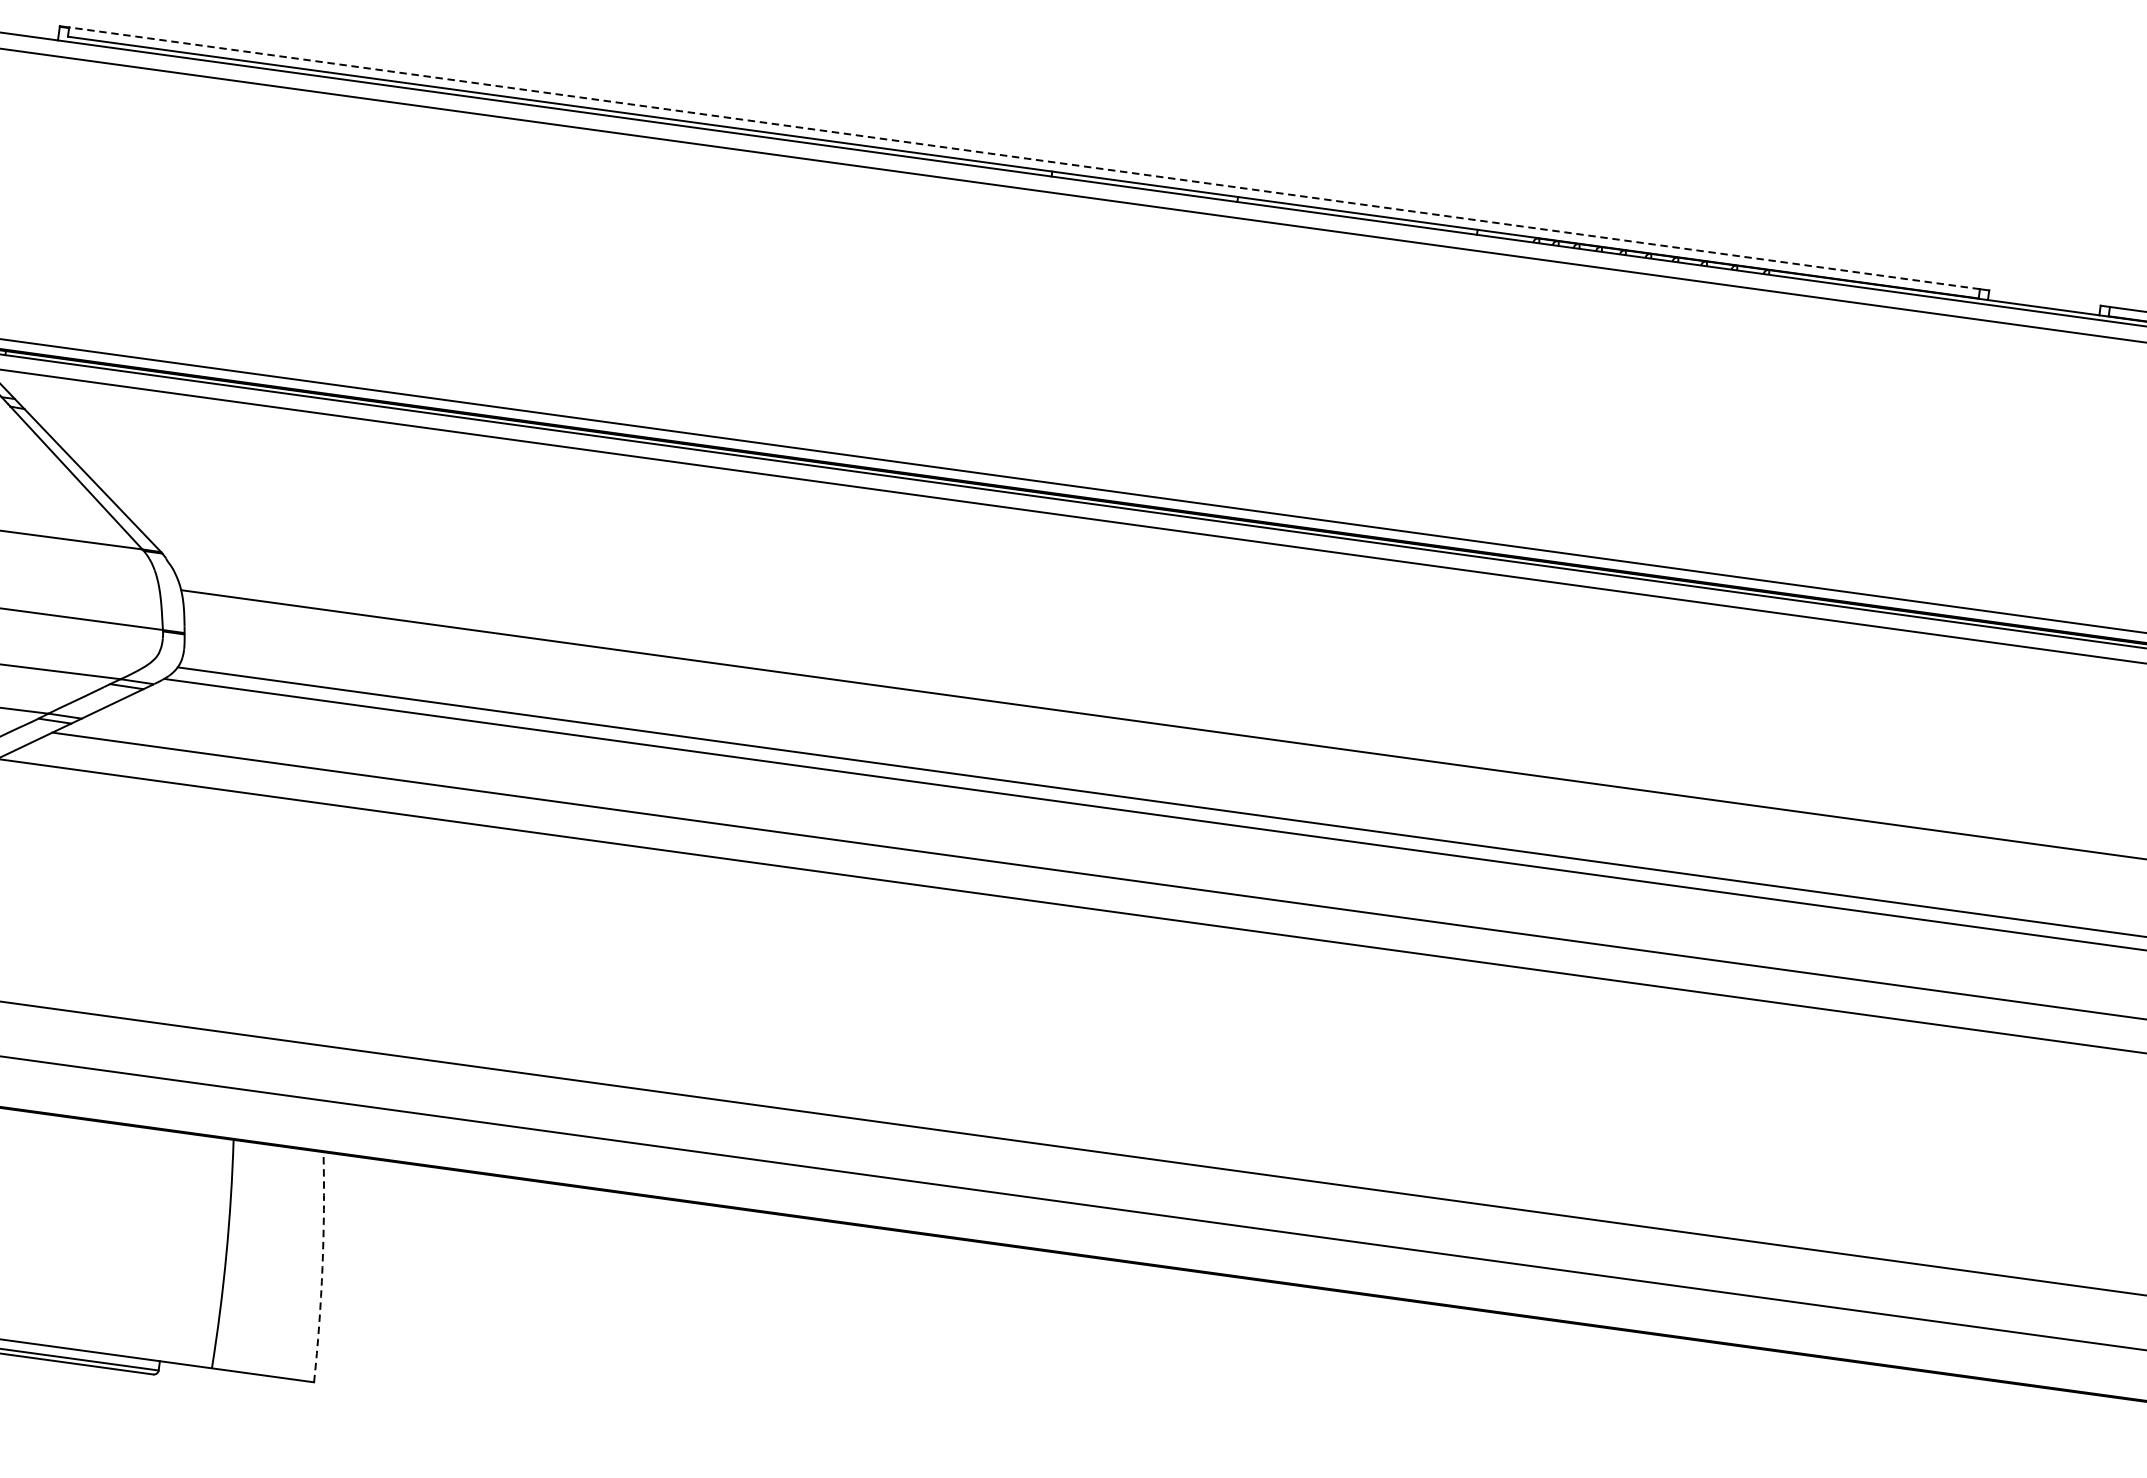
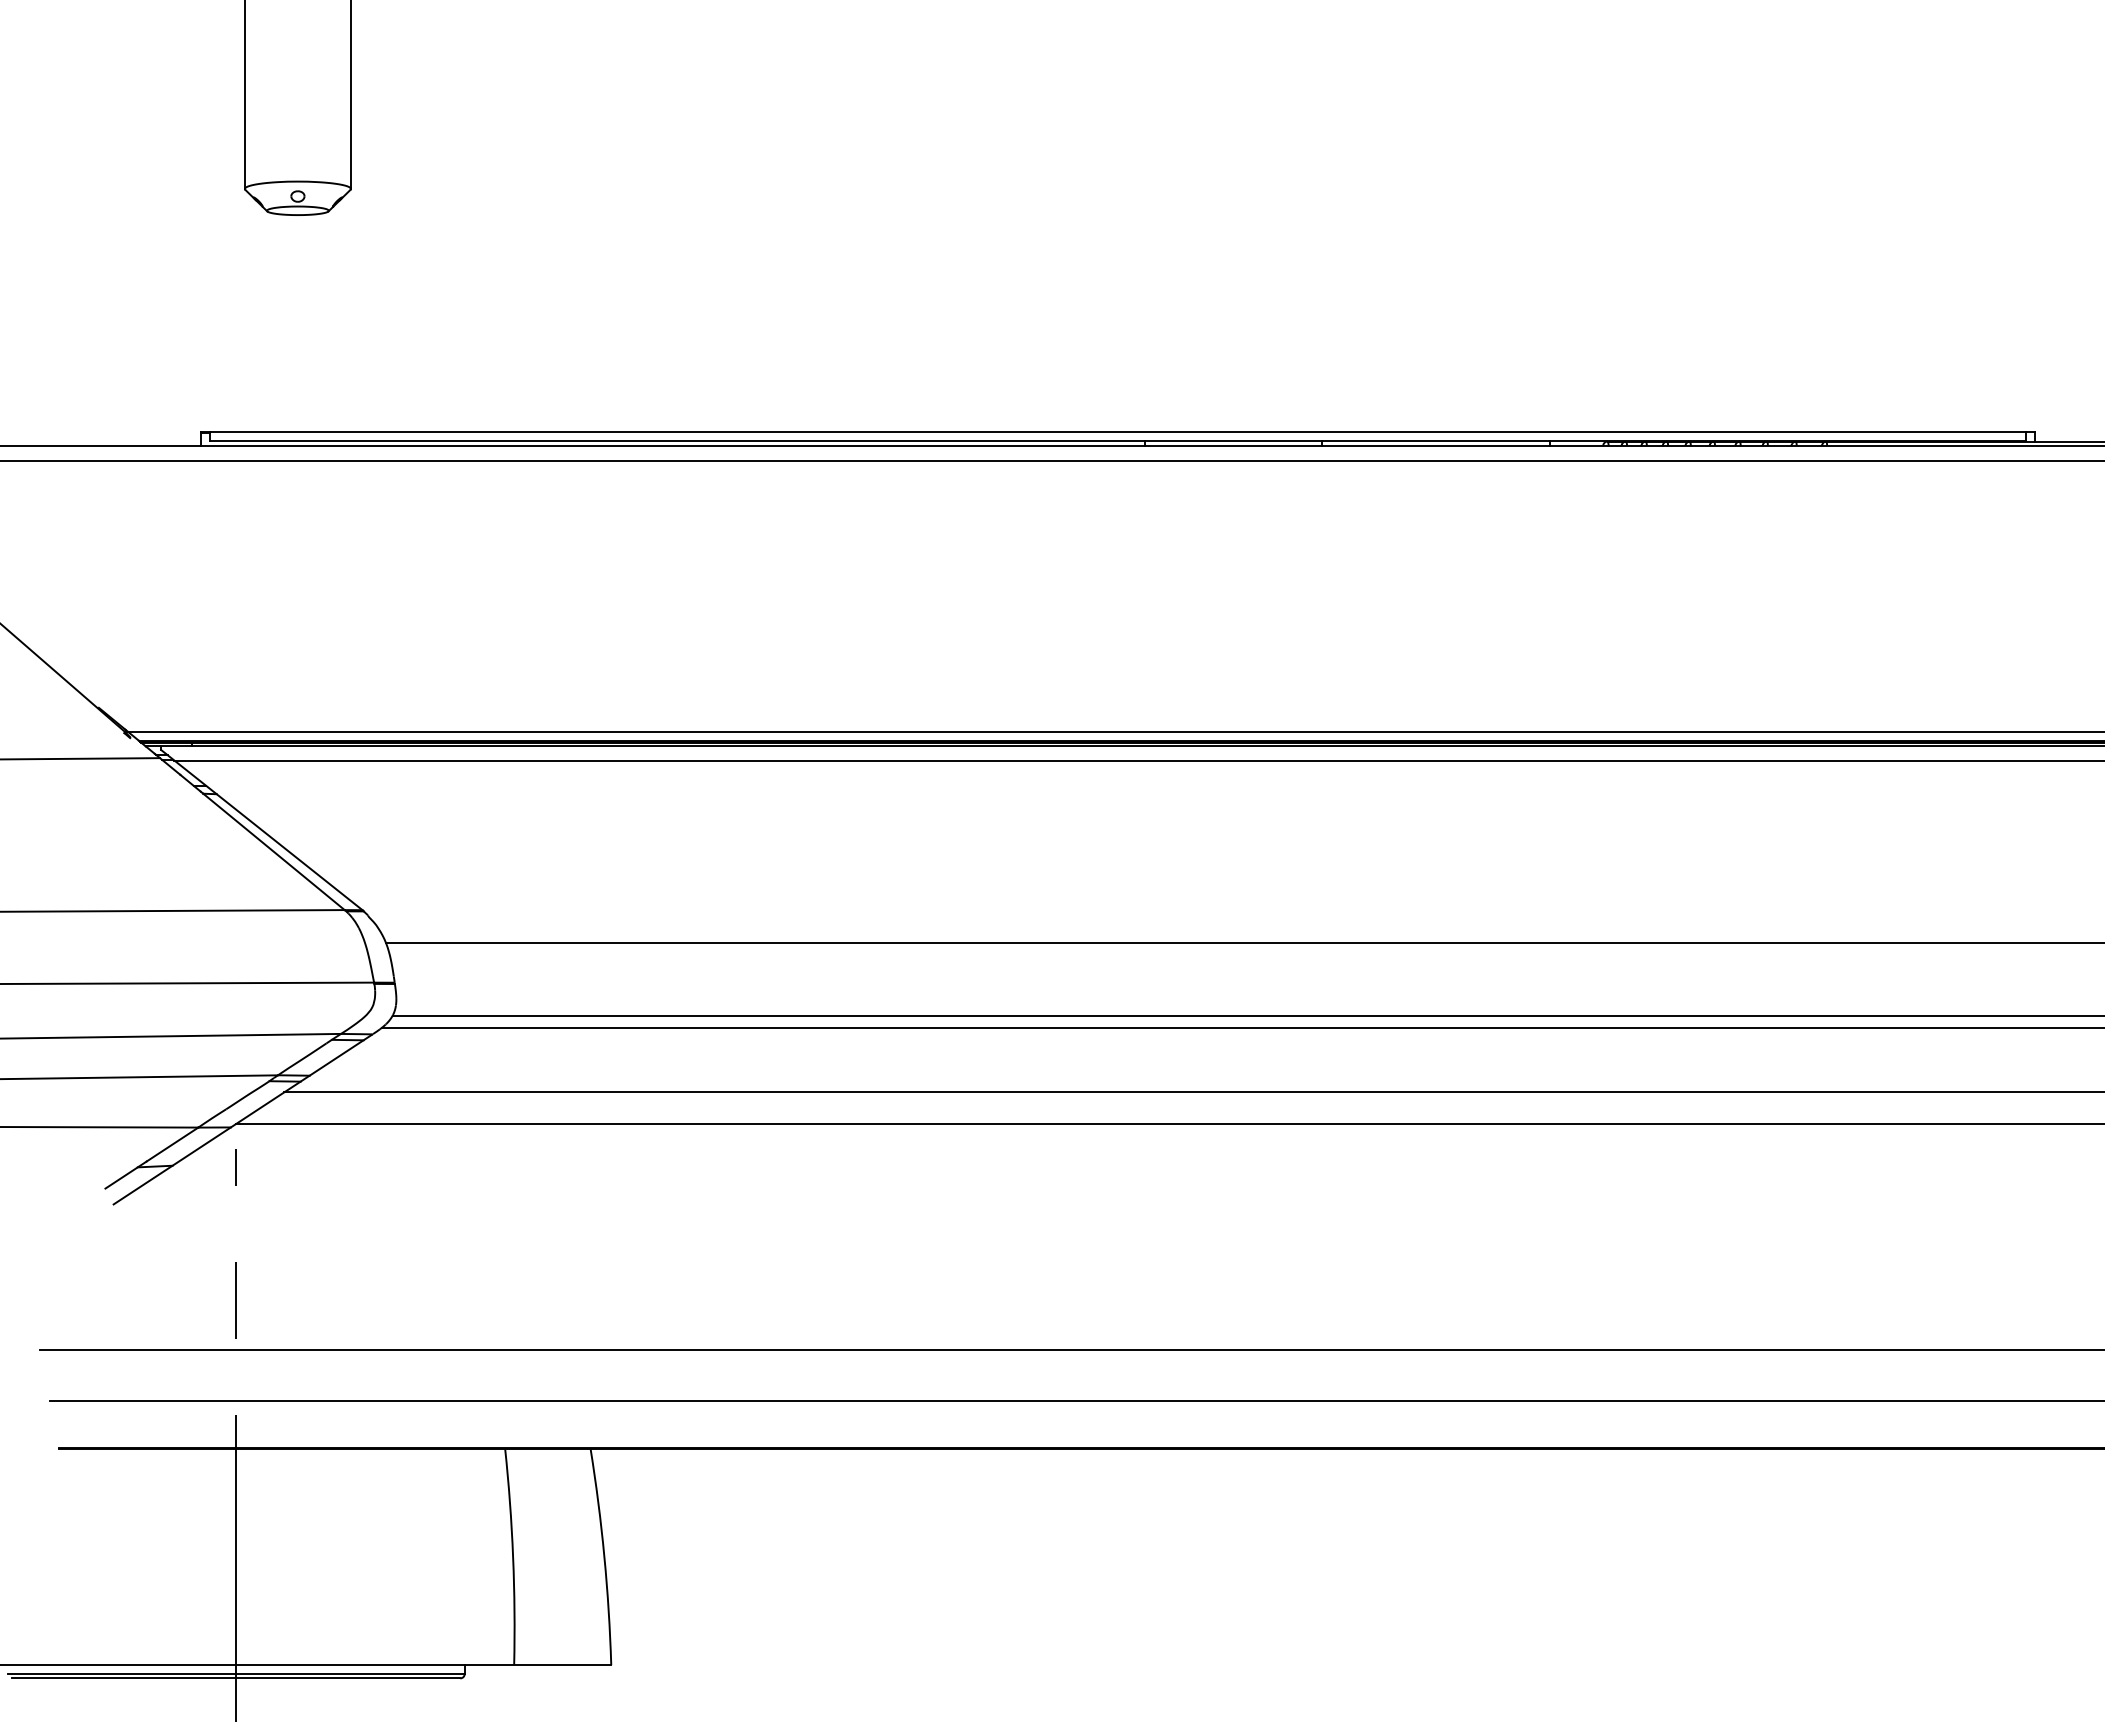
line: (1024, 158) -> (1117, 432), dashed -> solid
arc: (322, 1267) -> (604, 1556), dashed -> solid

